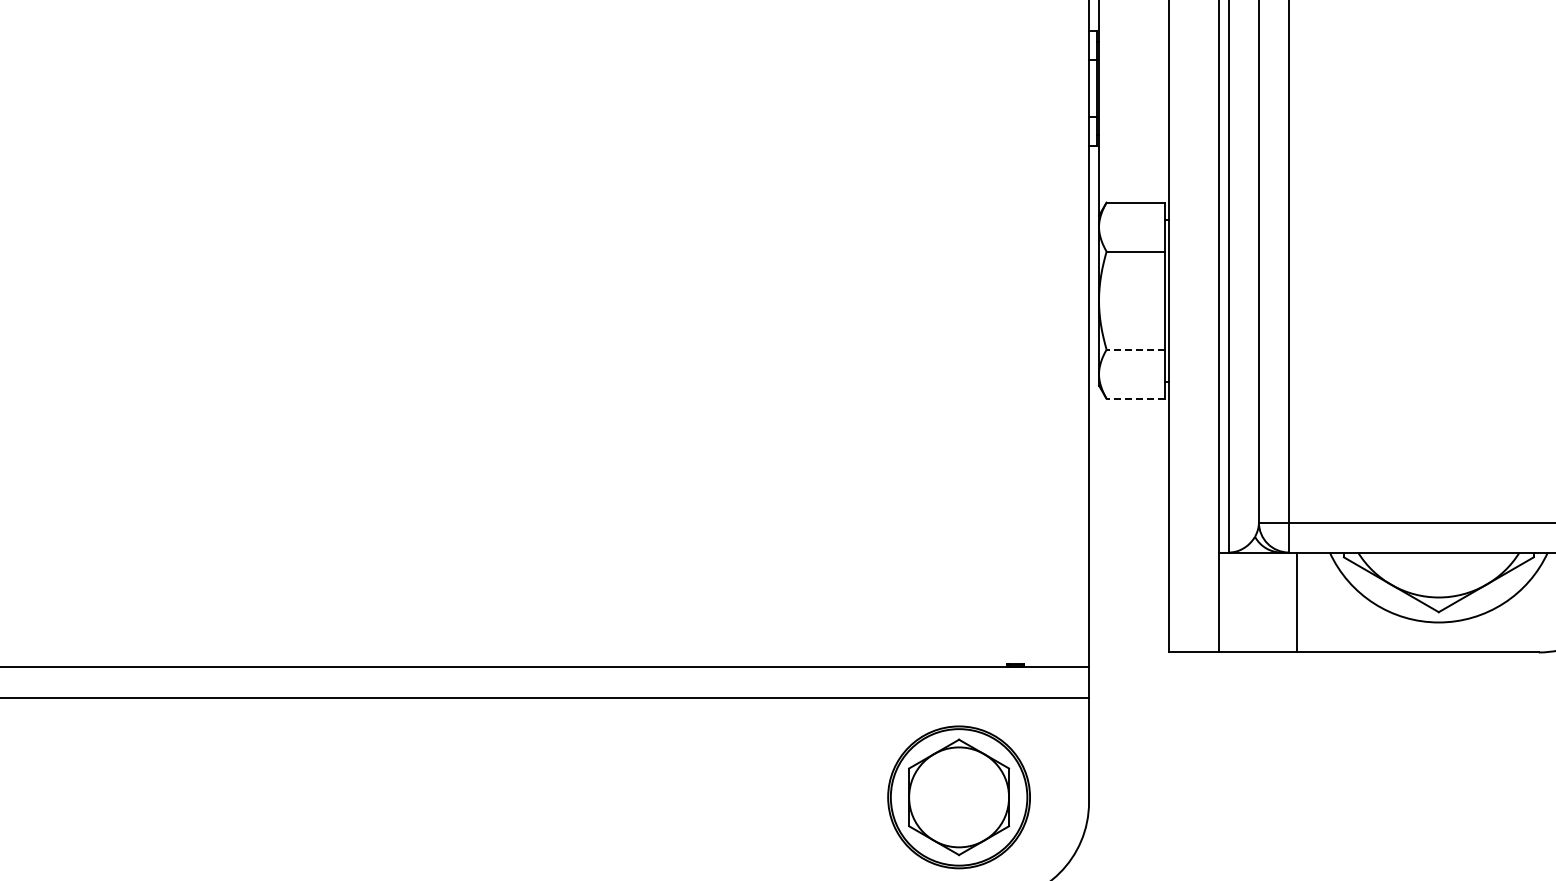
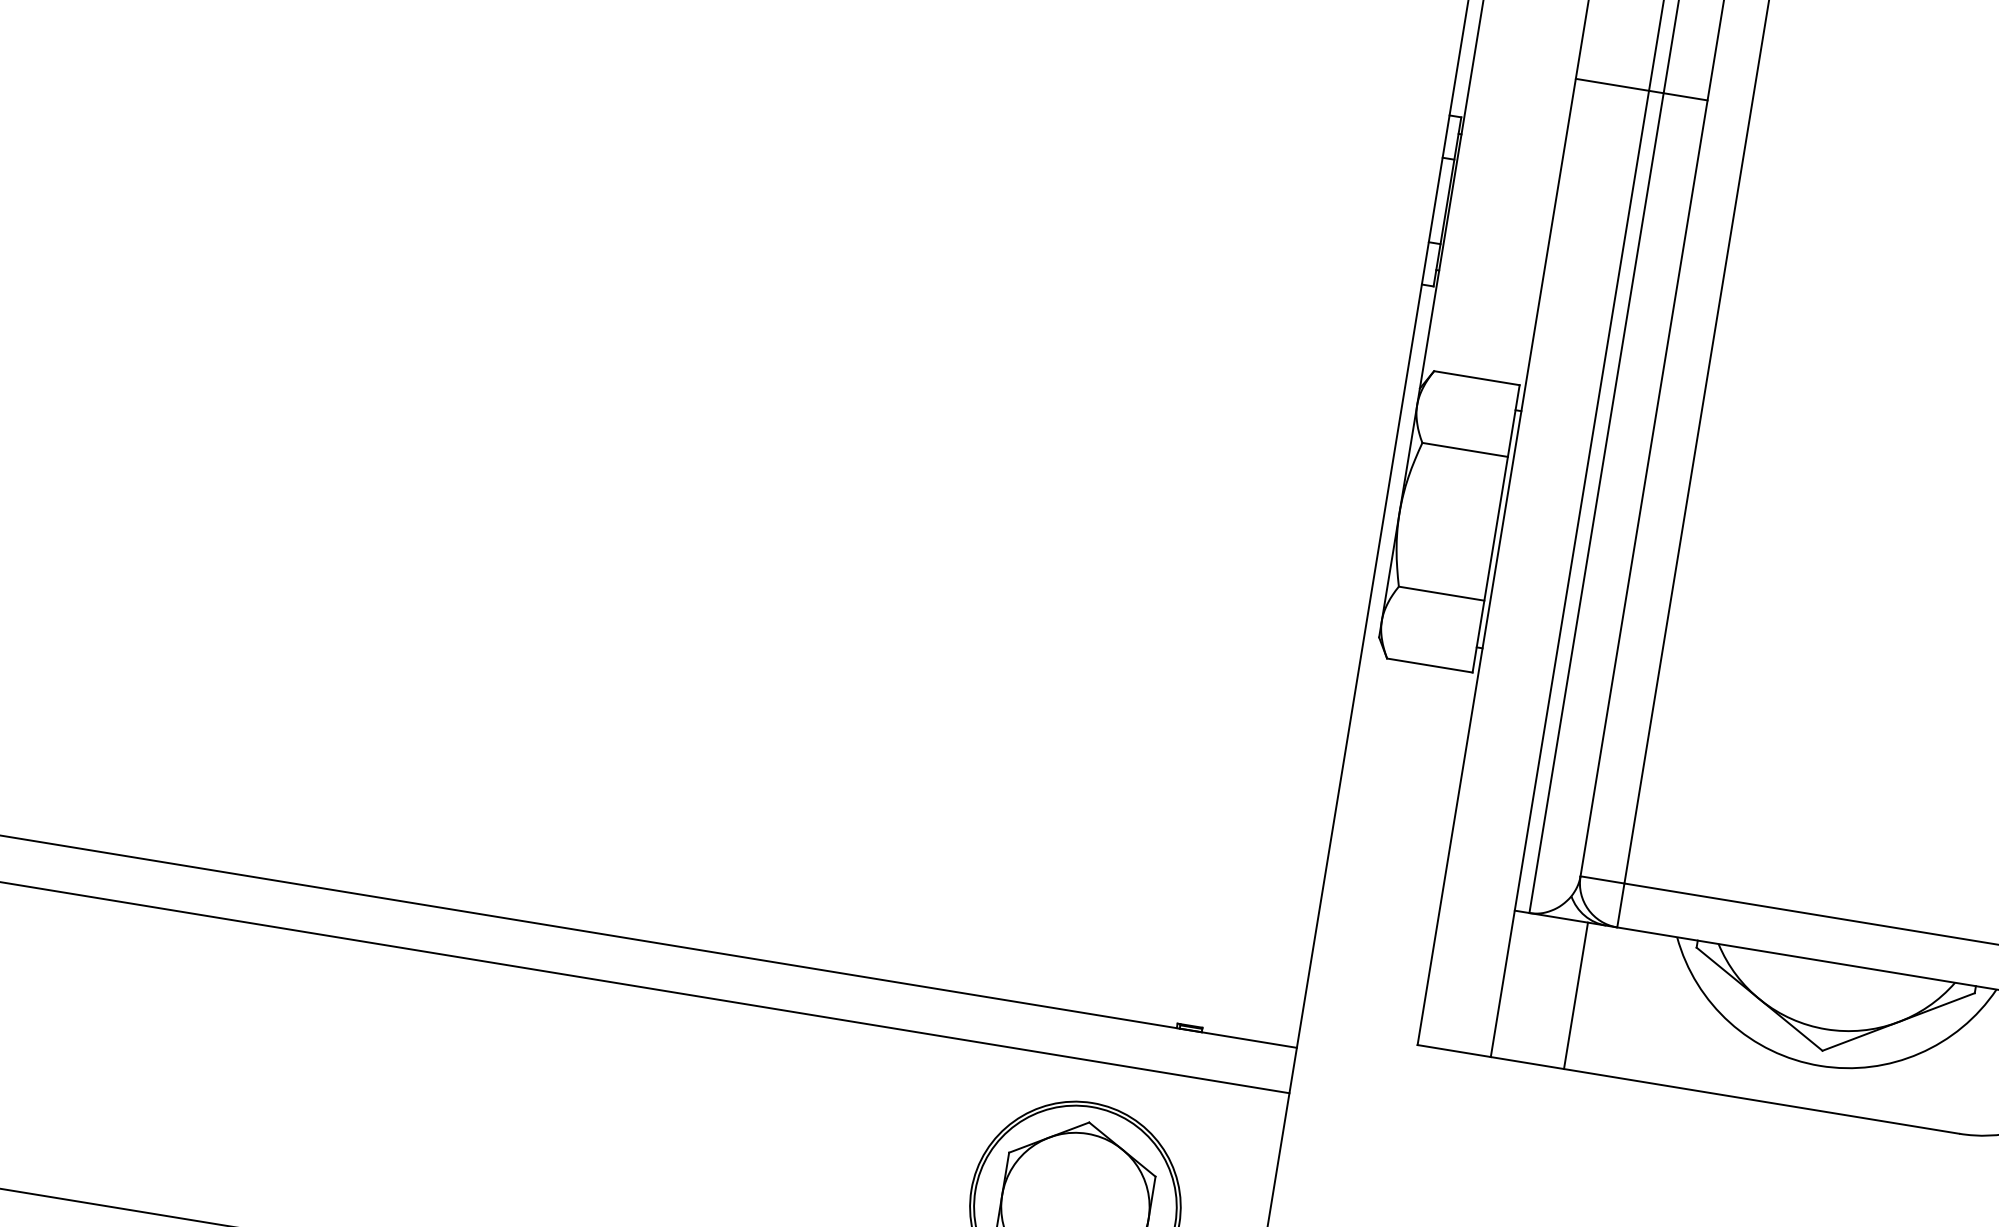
line: (1135, 349) -> (1441, 593), dashed -> solid
line: (1135, 398) -> (1429, 665), dashed -> solid
line: (1296, 602) -> (1575, 995), moved

